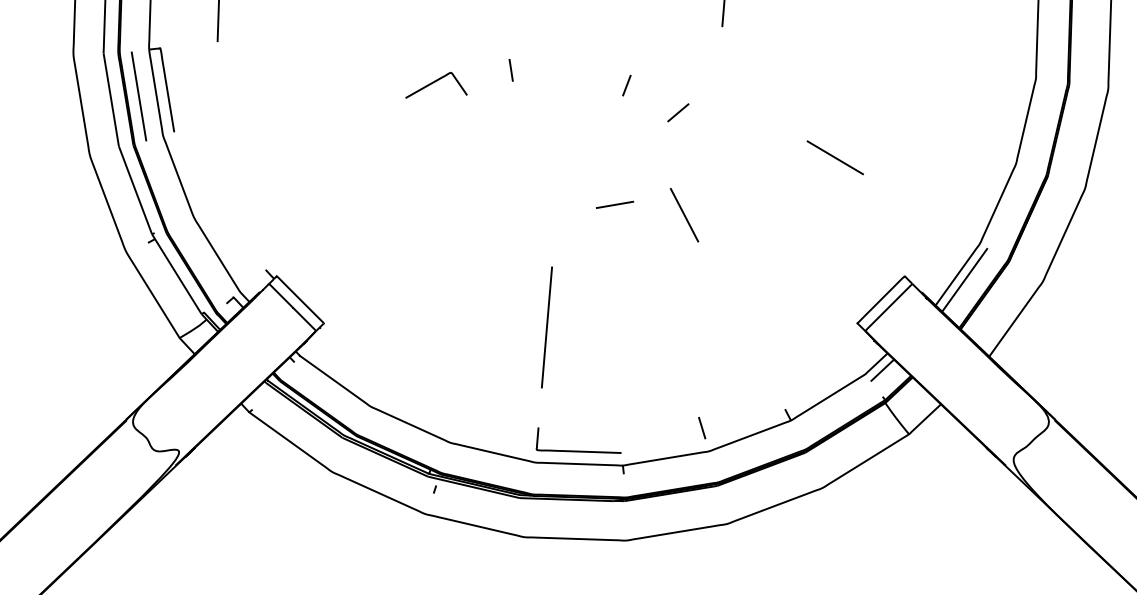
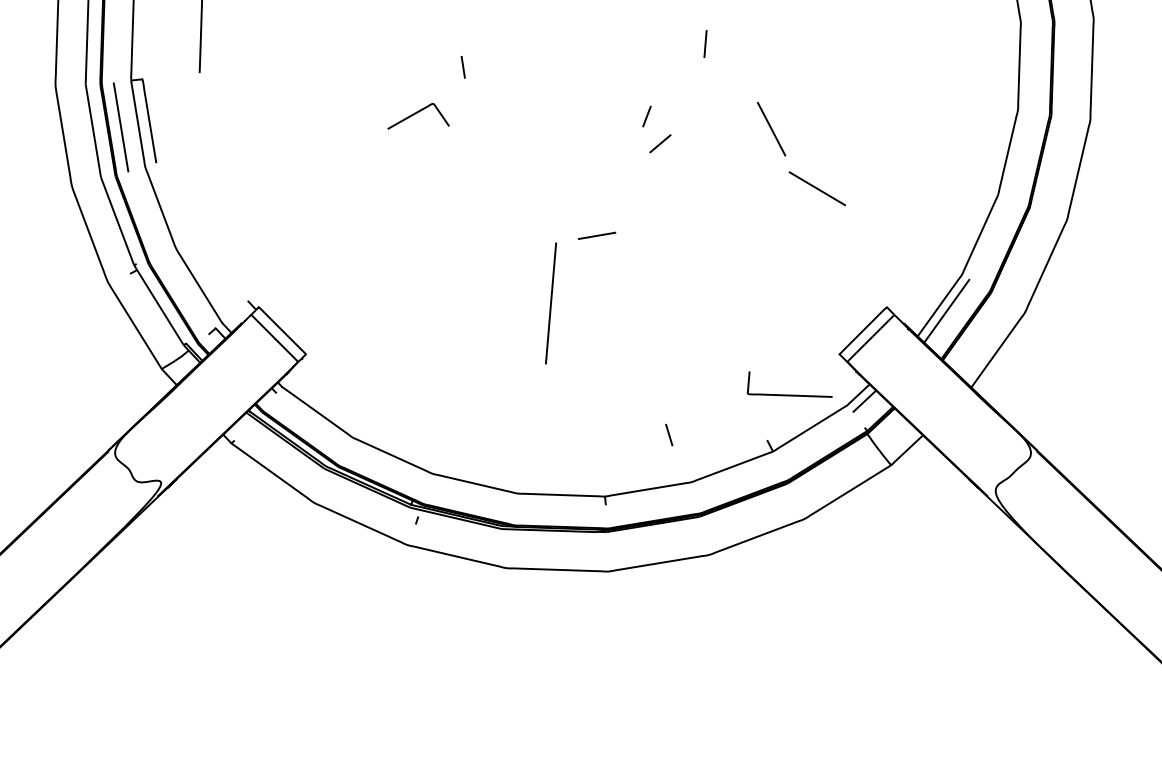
line: (510, 70) -> (462, 67), moved
line: (626, 85) -> (646, 116), moved
line: (684, 214) -> (771, 128), moved
line: (546, 327) -> (550, 303), moved
line: (702, 427) -> (669, 434), moved
curve: (578, 450) -> (789, 394), moved

